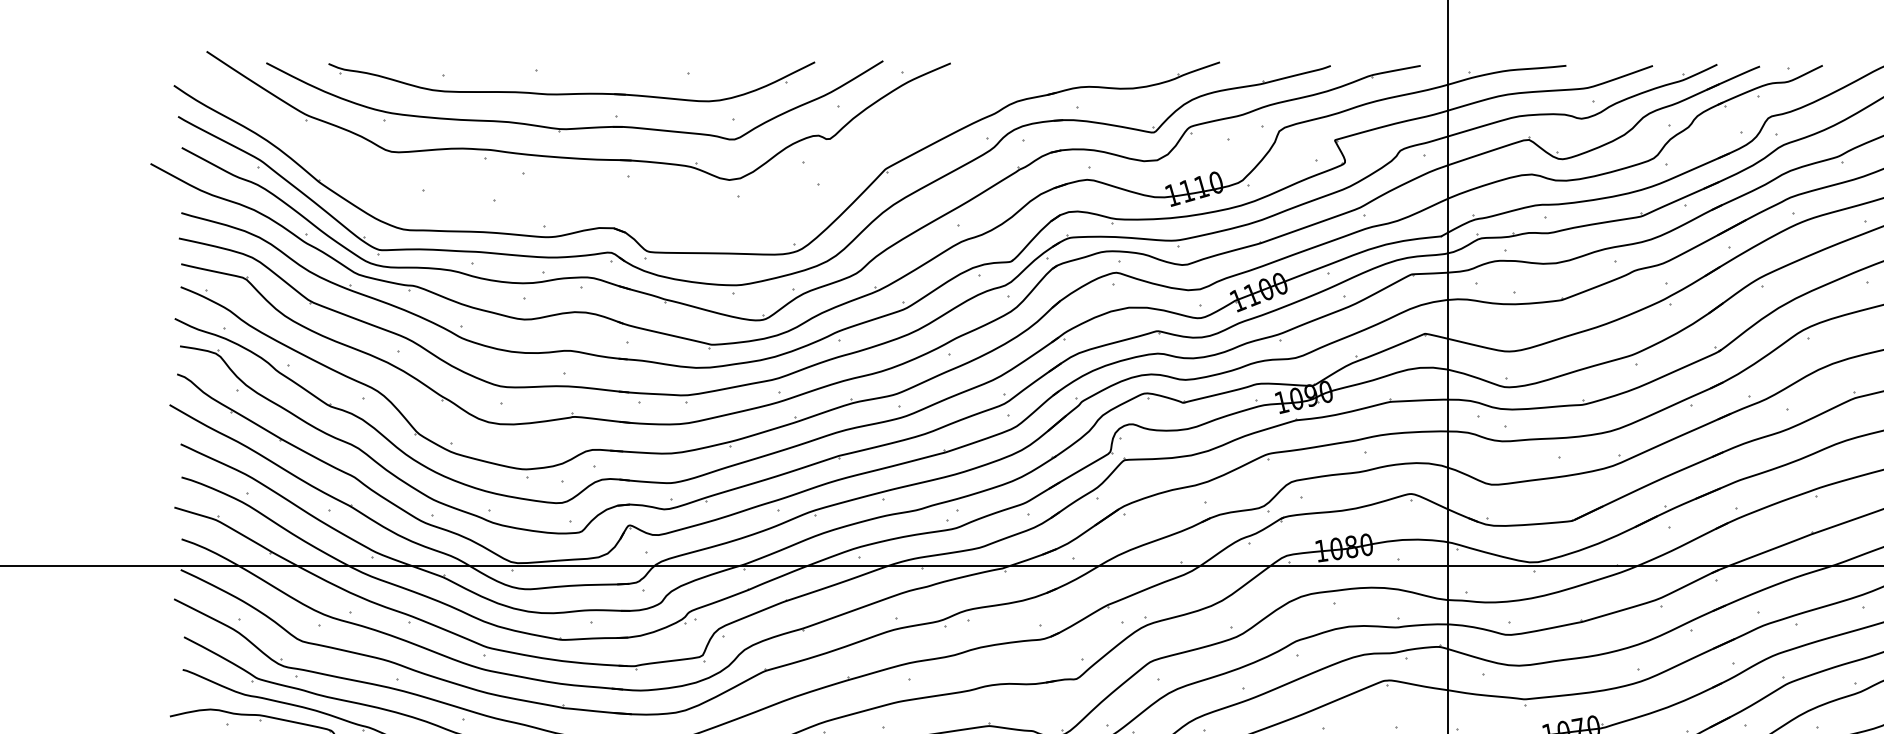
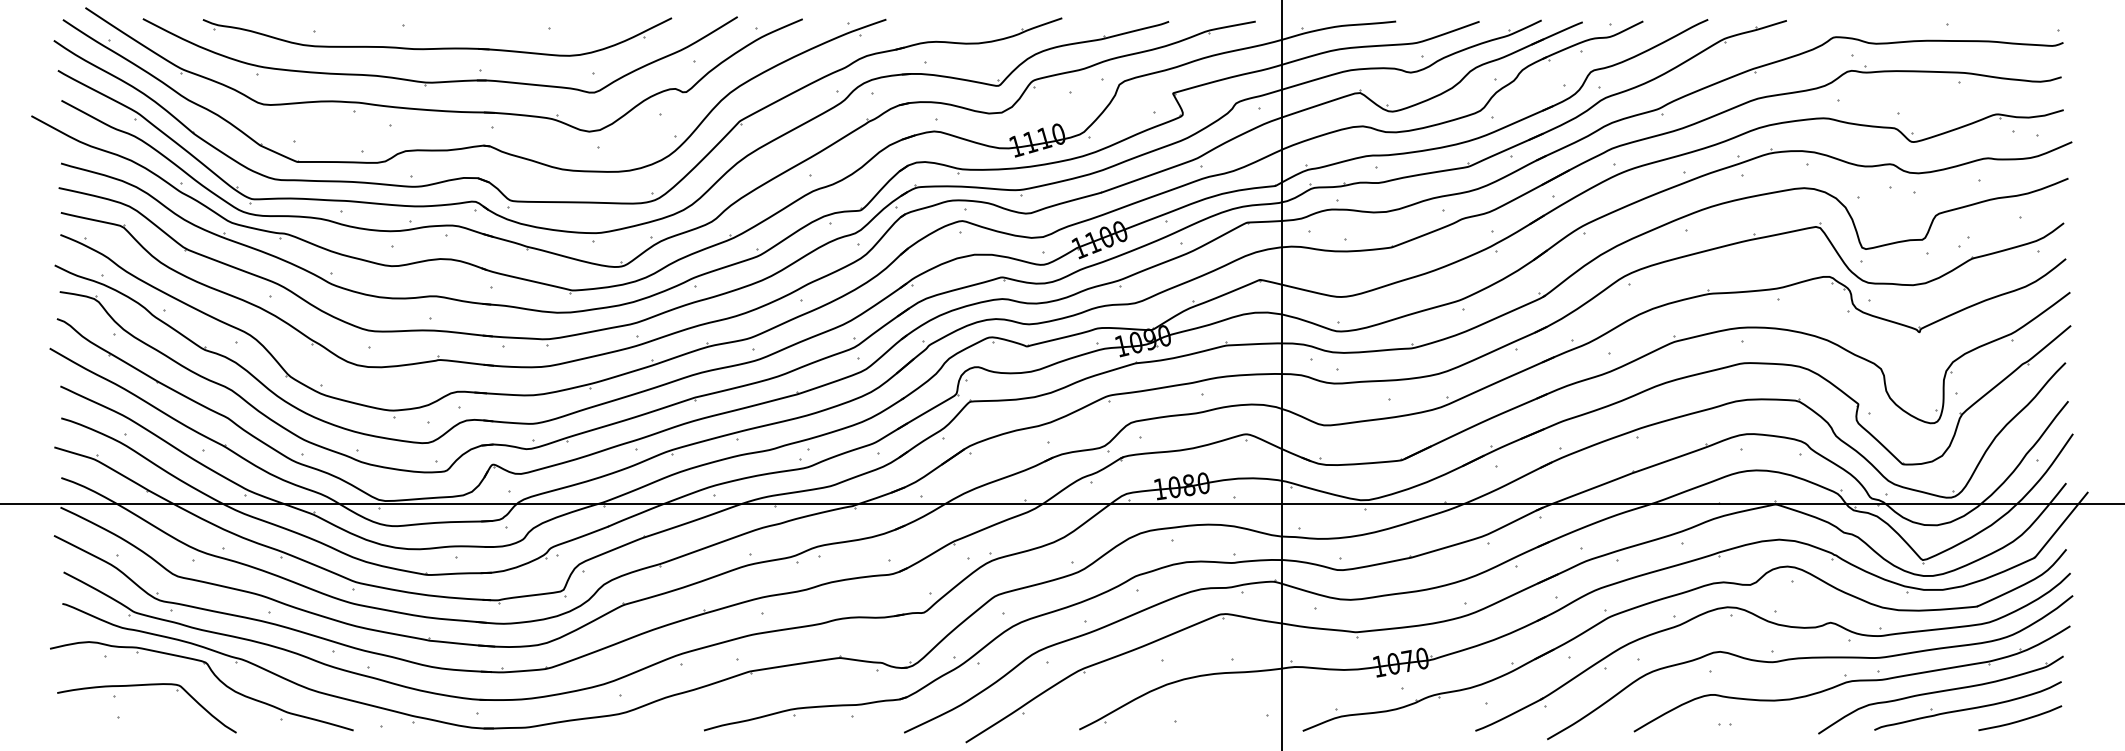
part: (618, 193) -> (482, 144), added

